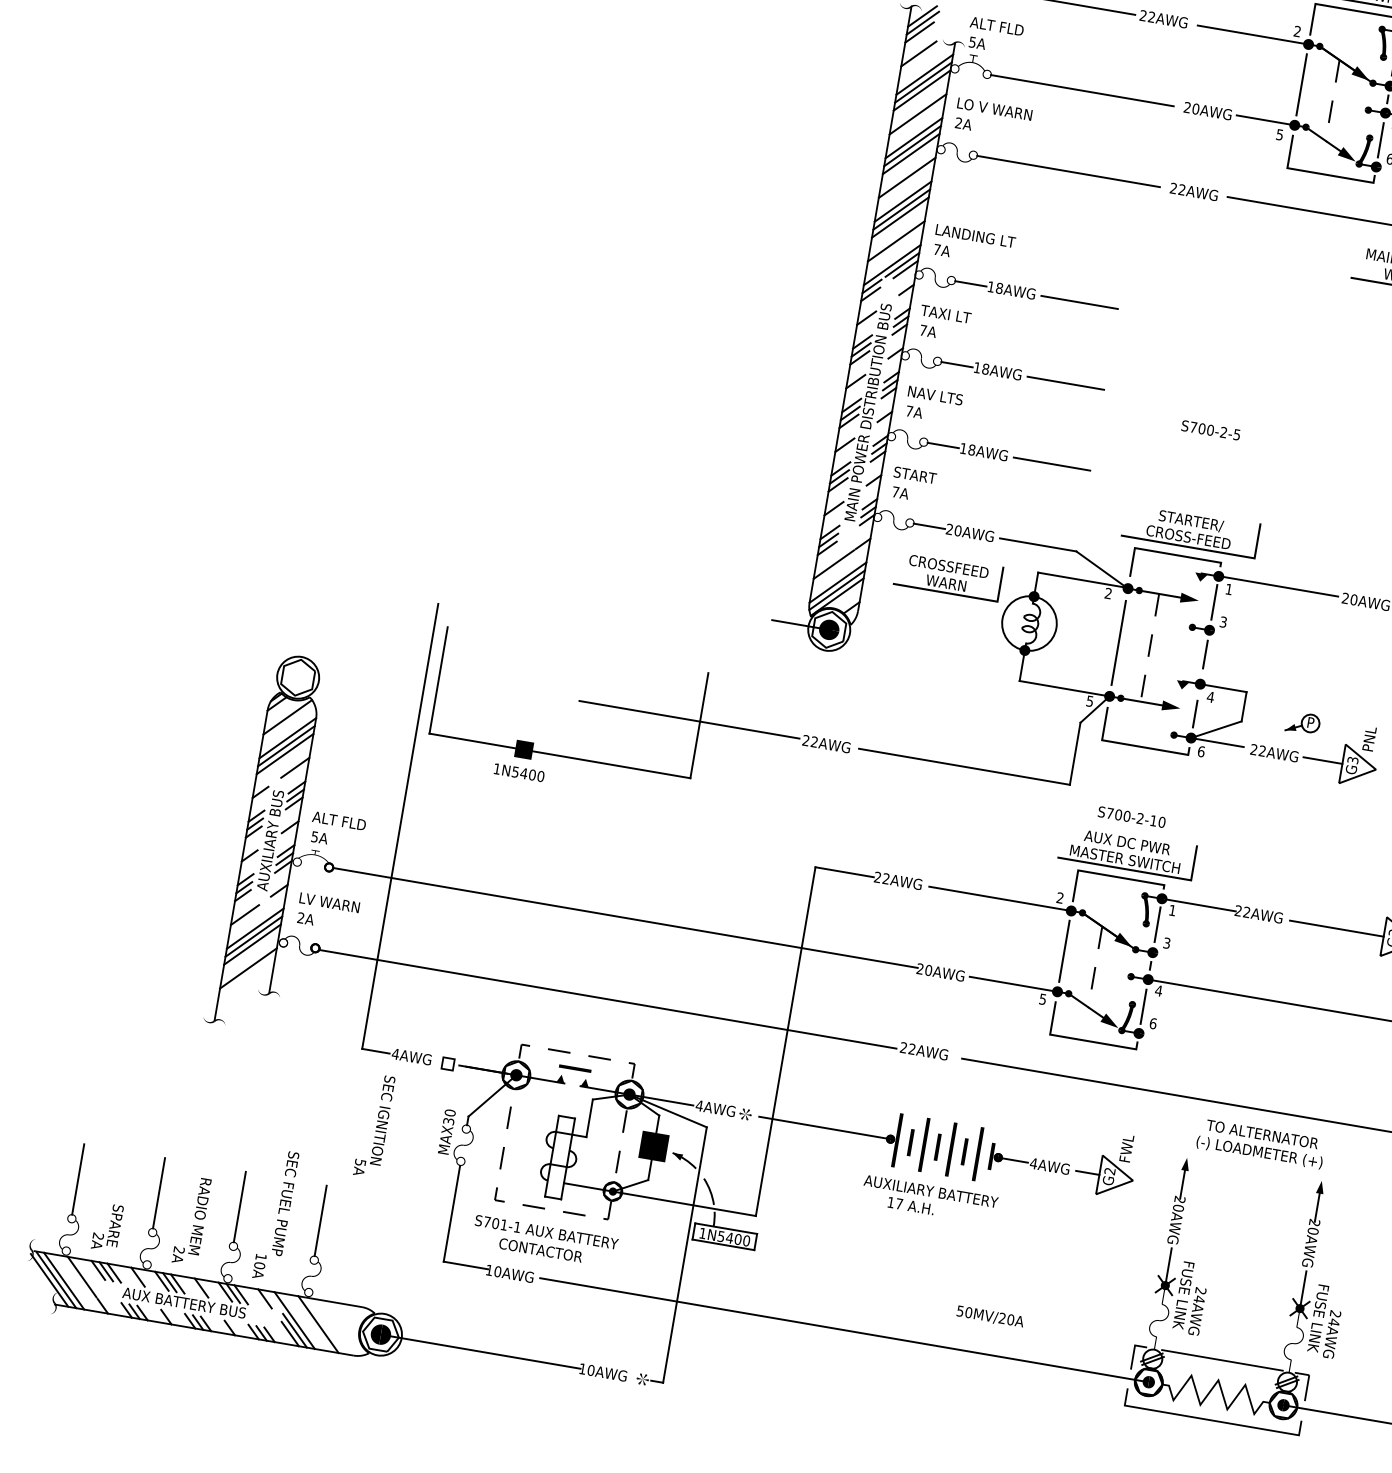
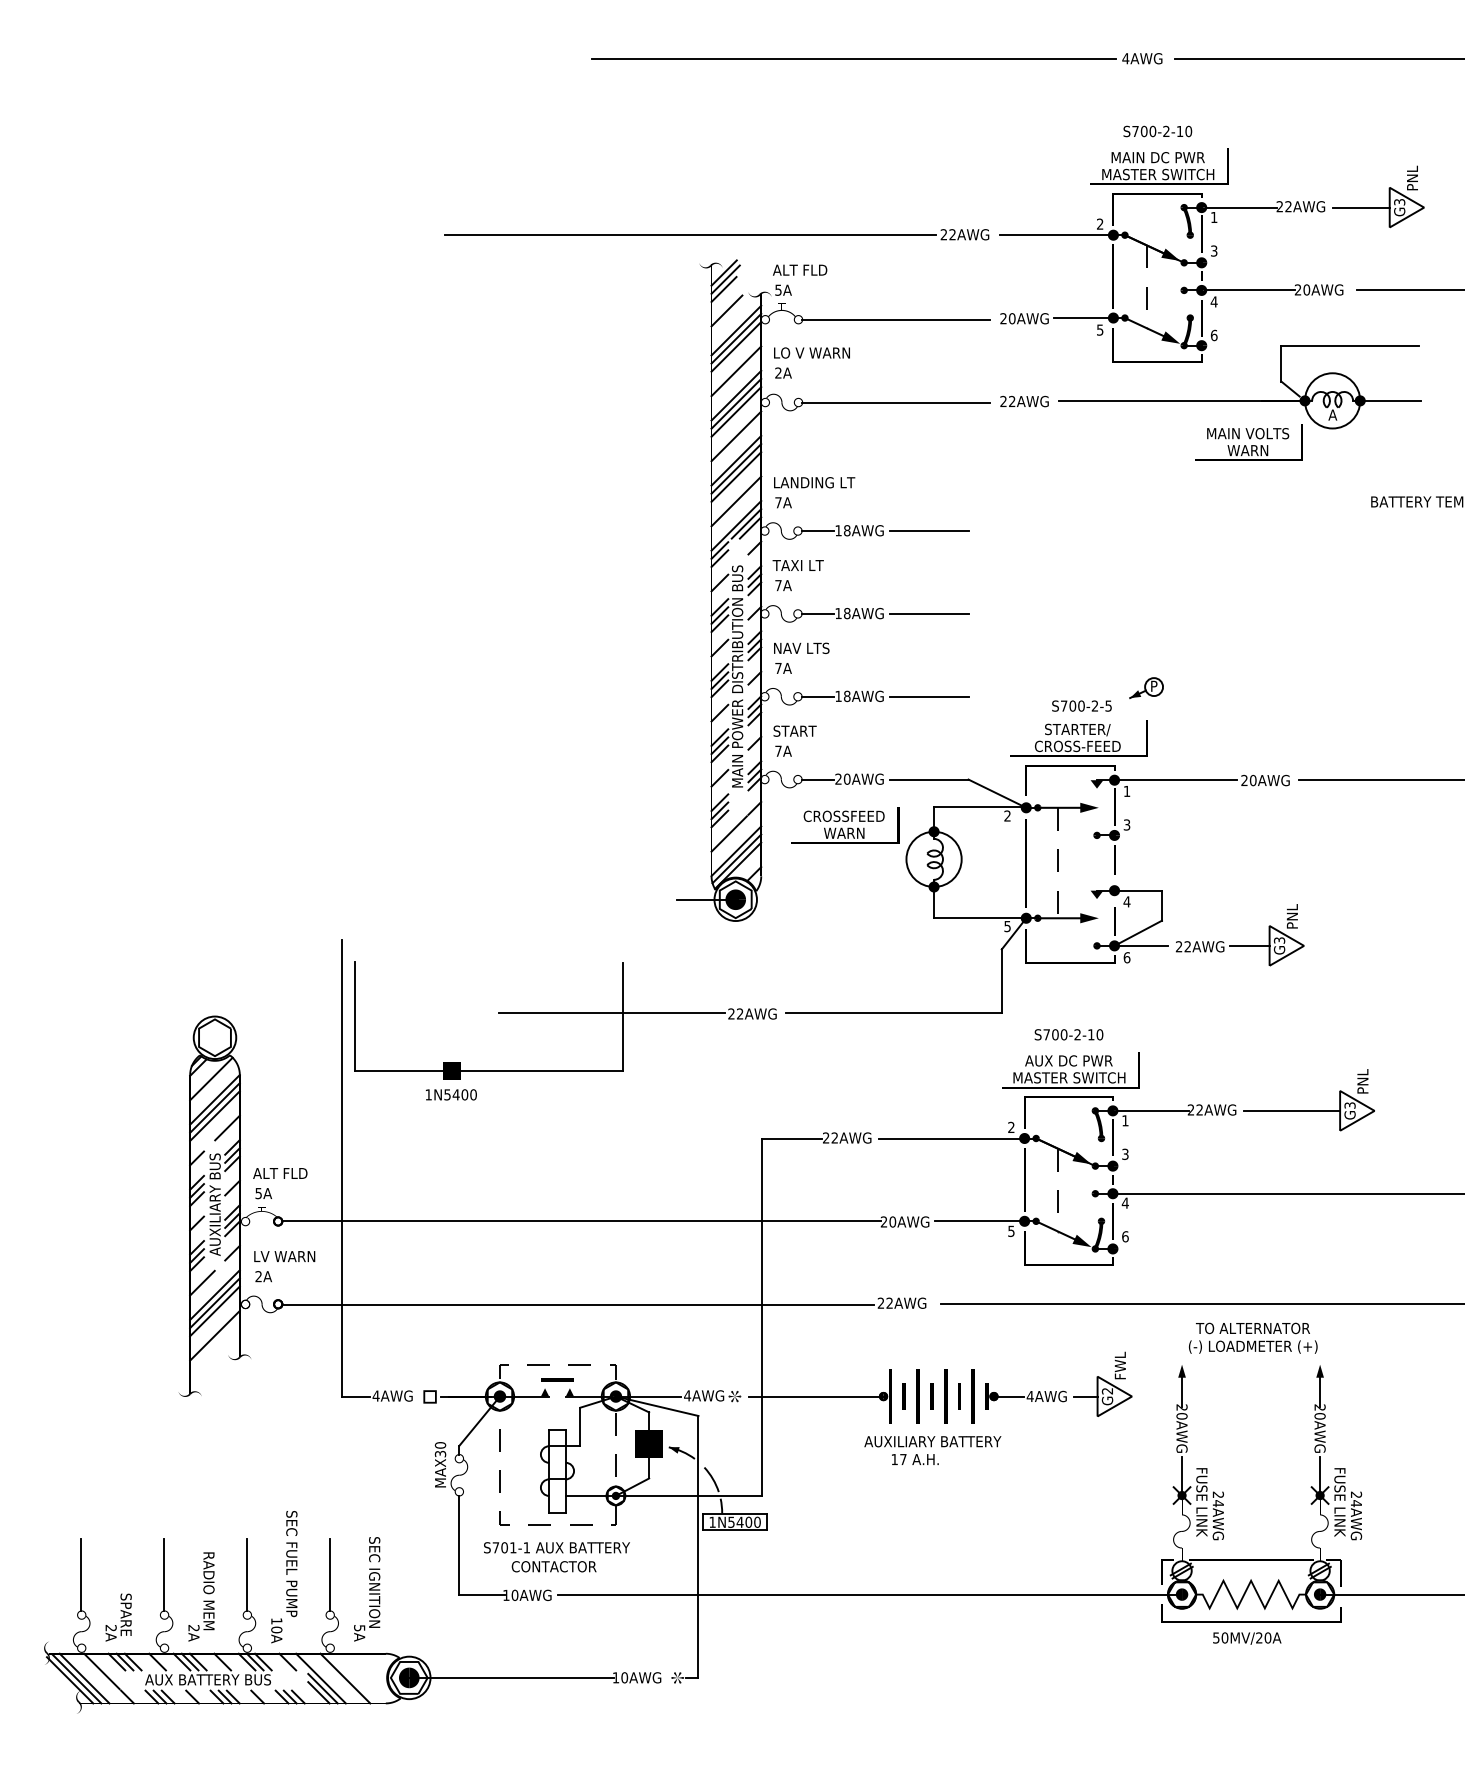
text: (1210, 429) -> (1081, 705), moved
part: (1303, 722) -> (1146, 687), moved
text: (374, 1126) -> (367, 1589), moved
text: (990, 1316) -> (1247, 1638), moved

